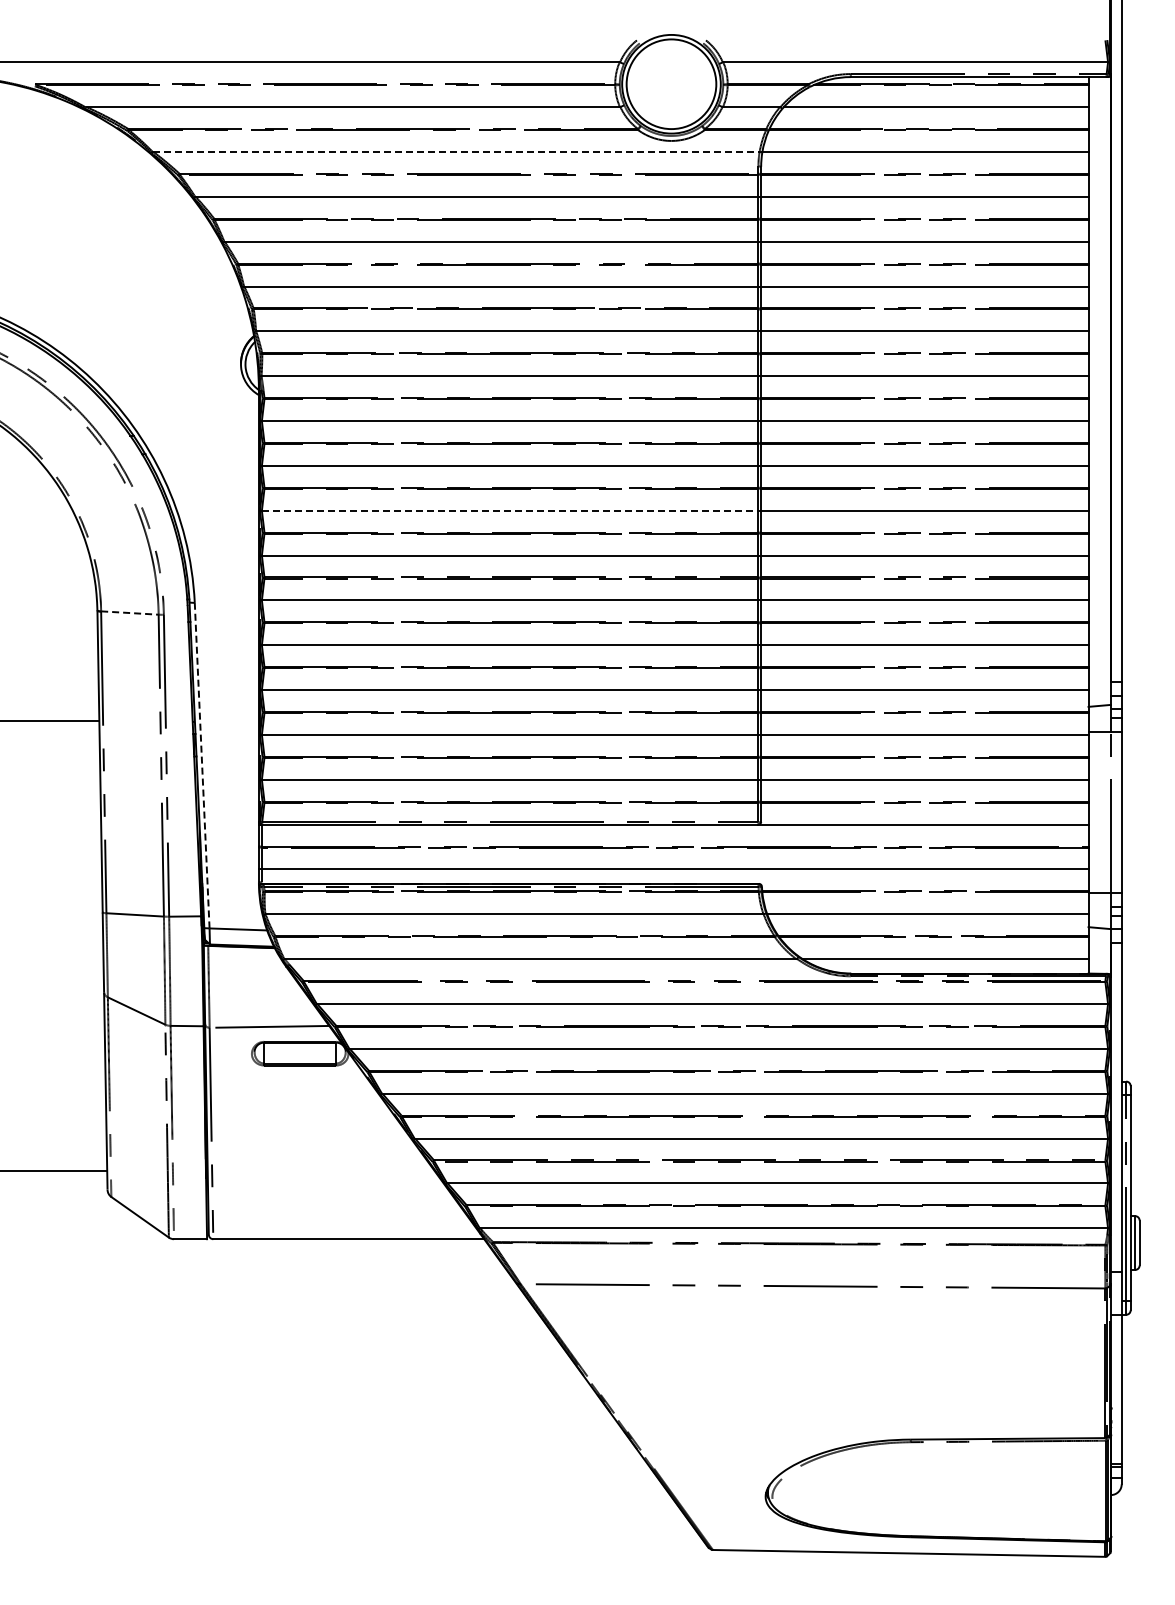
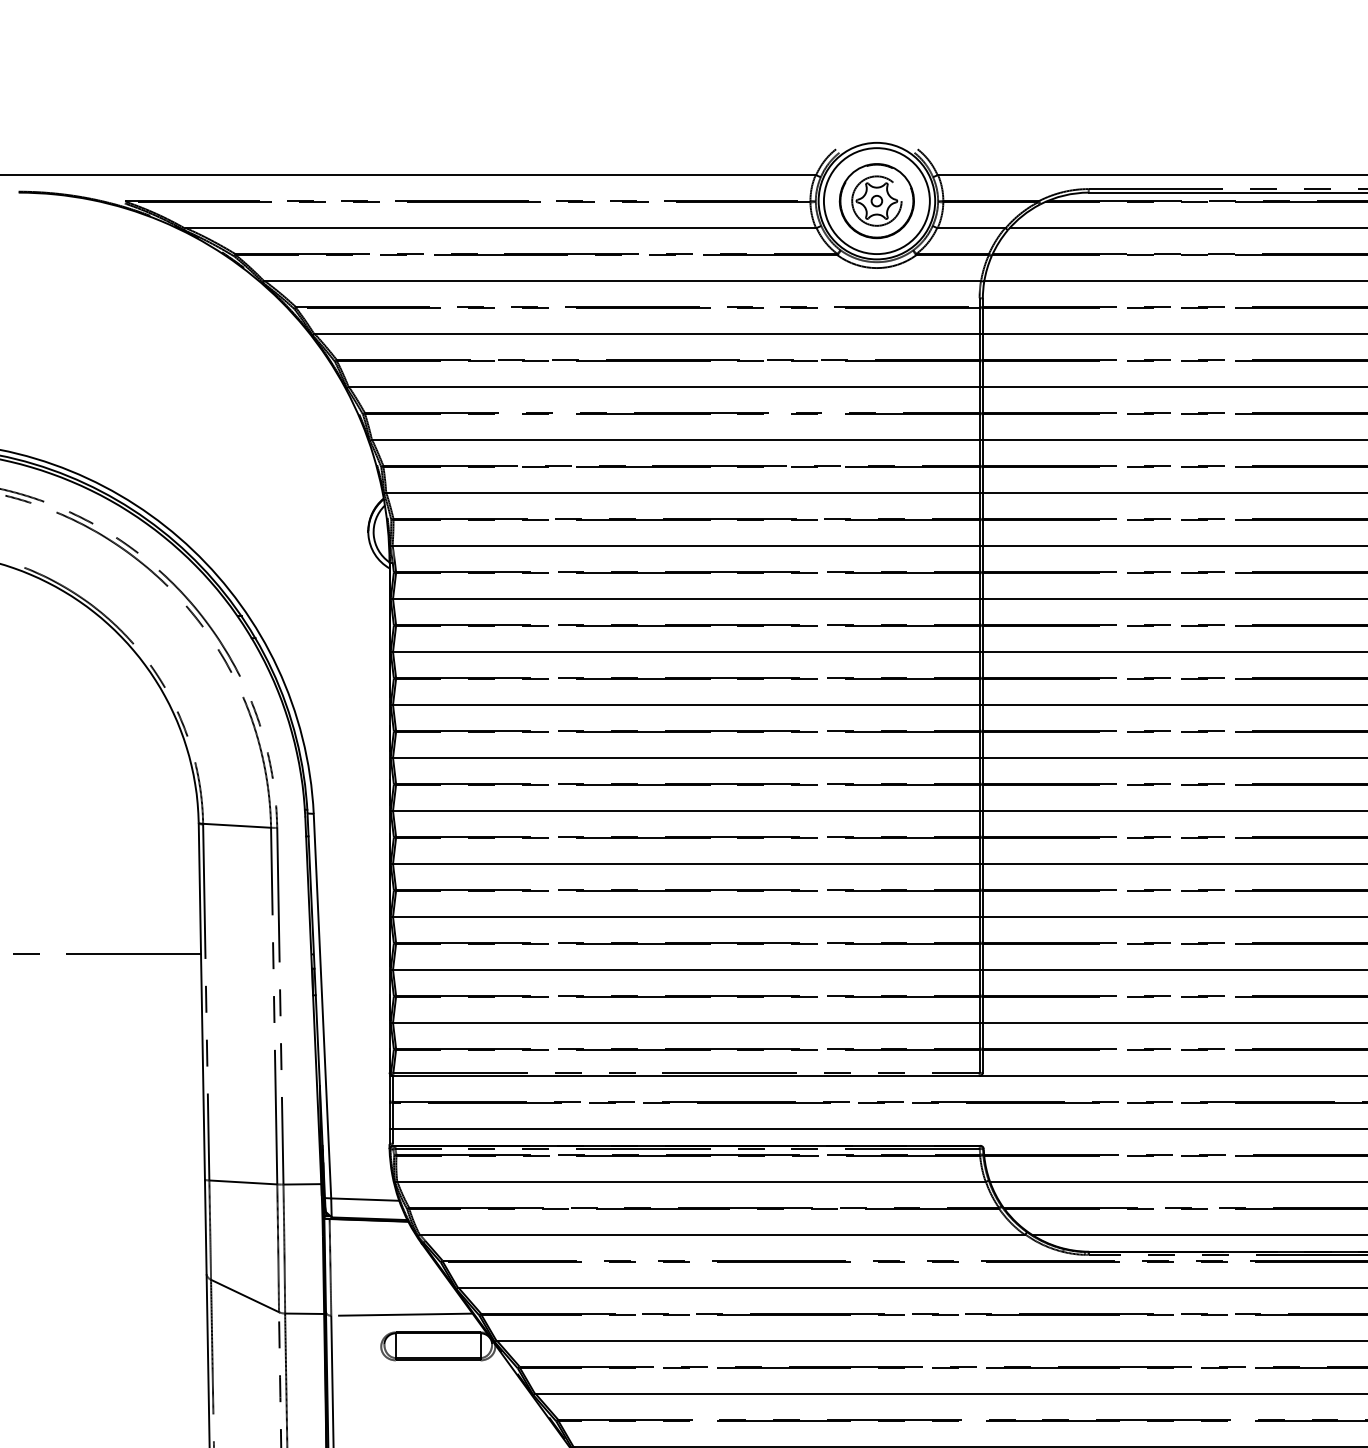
part: (671, 84) -> (876, 201), added
line: (457, 151) -> (624, 280), dashed -> solid
line: (510, 510) -> (686, 704), dashed -> solid
line: (129, 613) -> (236, 826), dashed -> solid
line: (202, 765) -> (322, 1005), dashed -> solid

